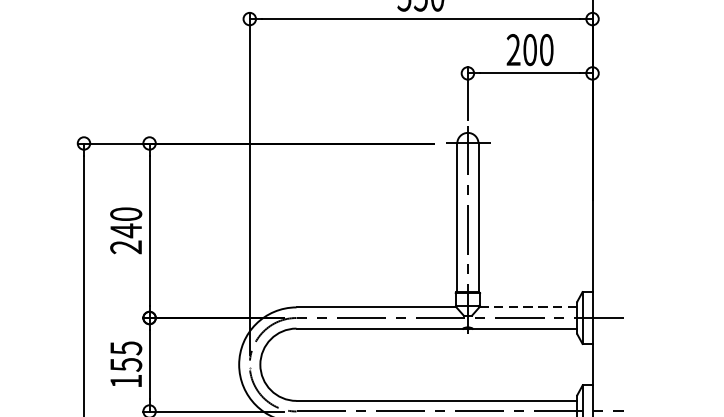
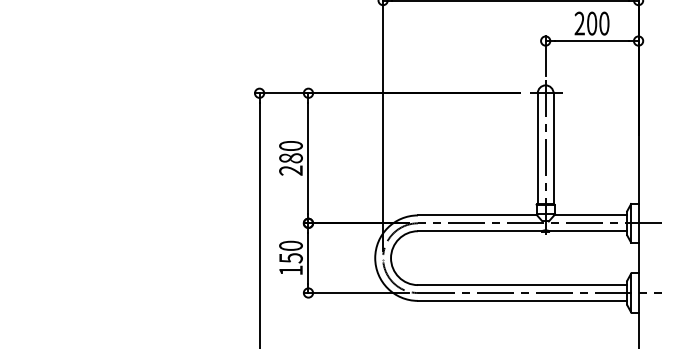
text: (125, 229) -> (290, 157), 240 -> 280
line: (528, 307) -> (590, 215), dashed -> solid
text: (125, 347) -> (290, 245), 155 -> 150

